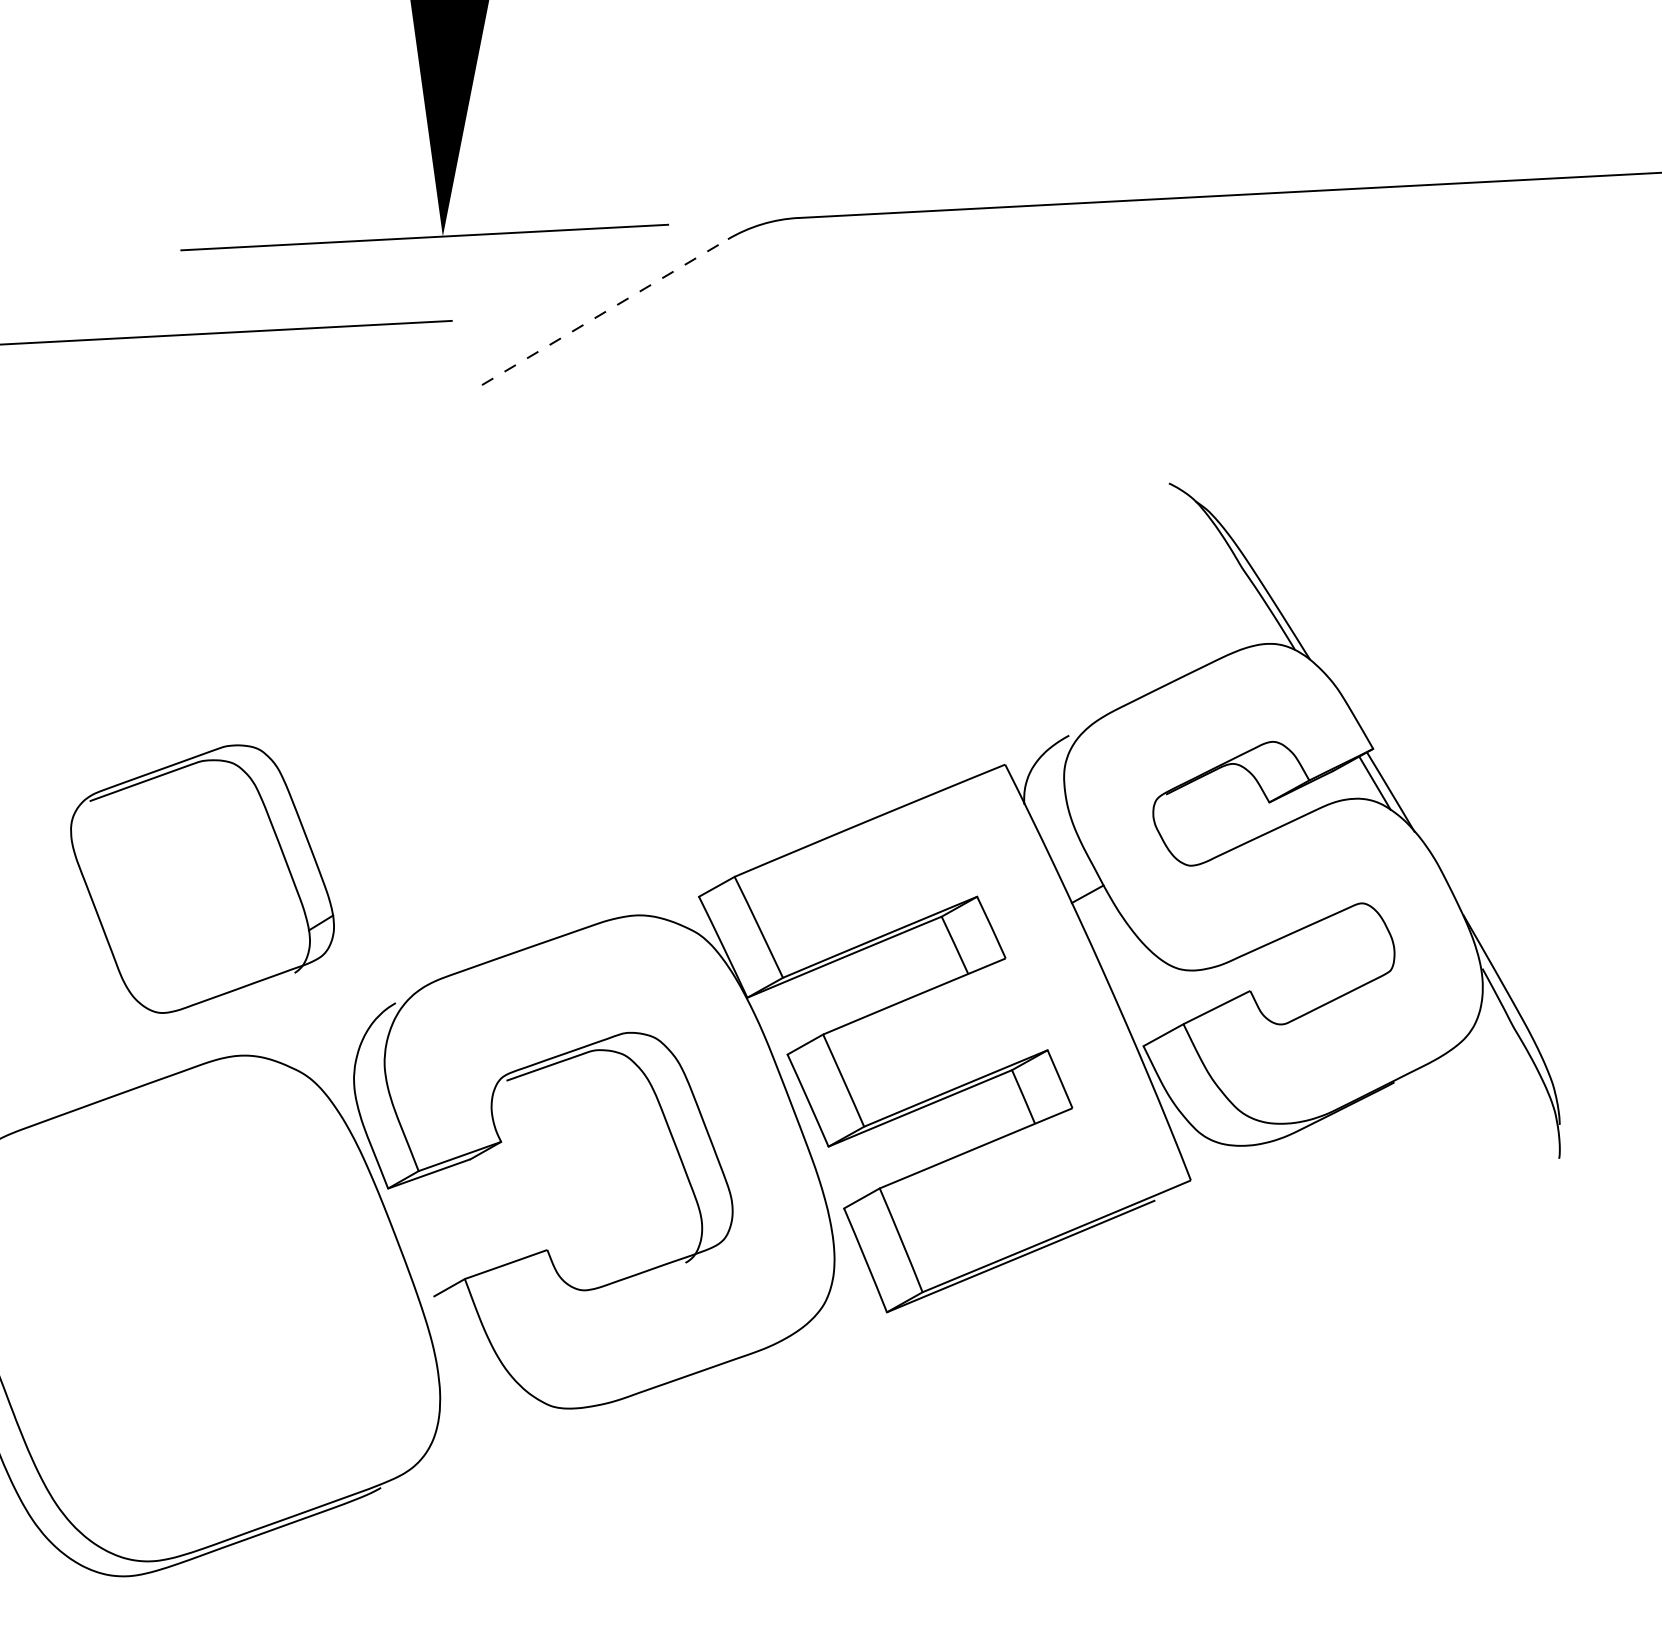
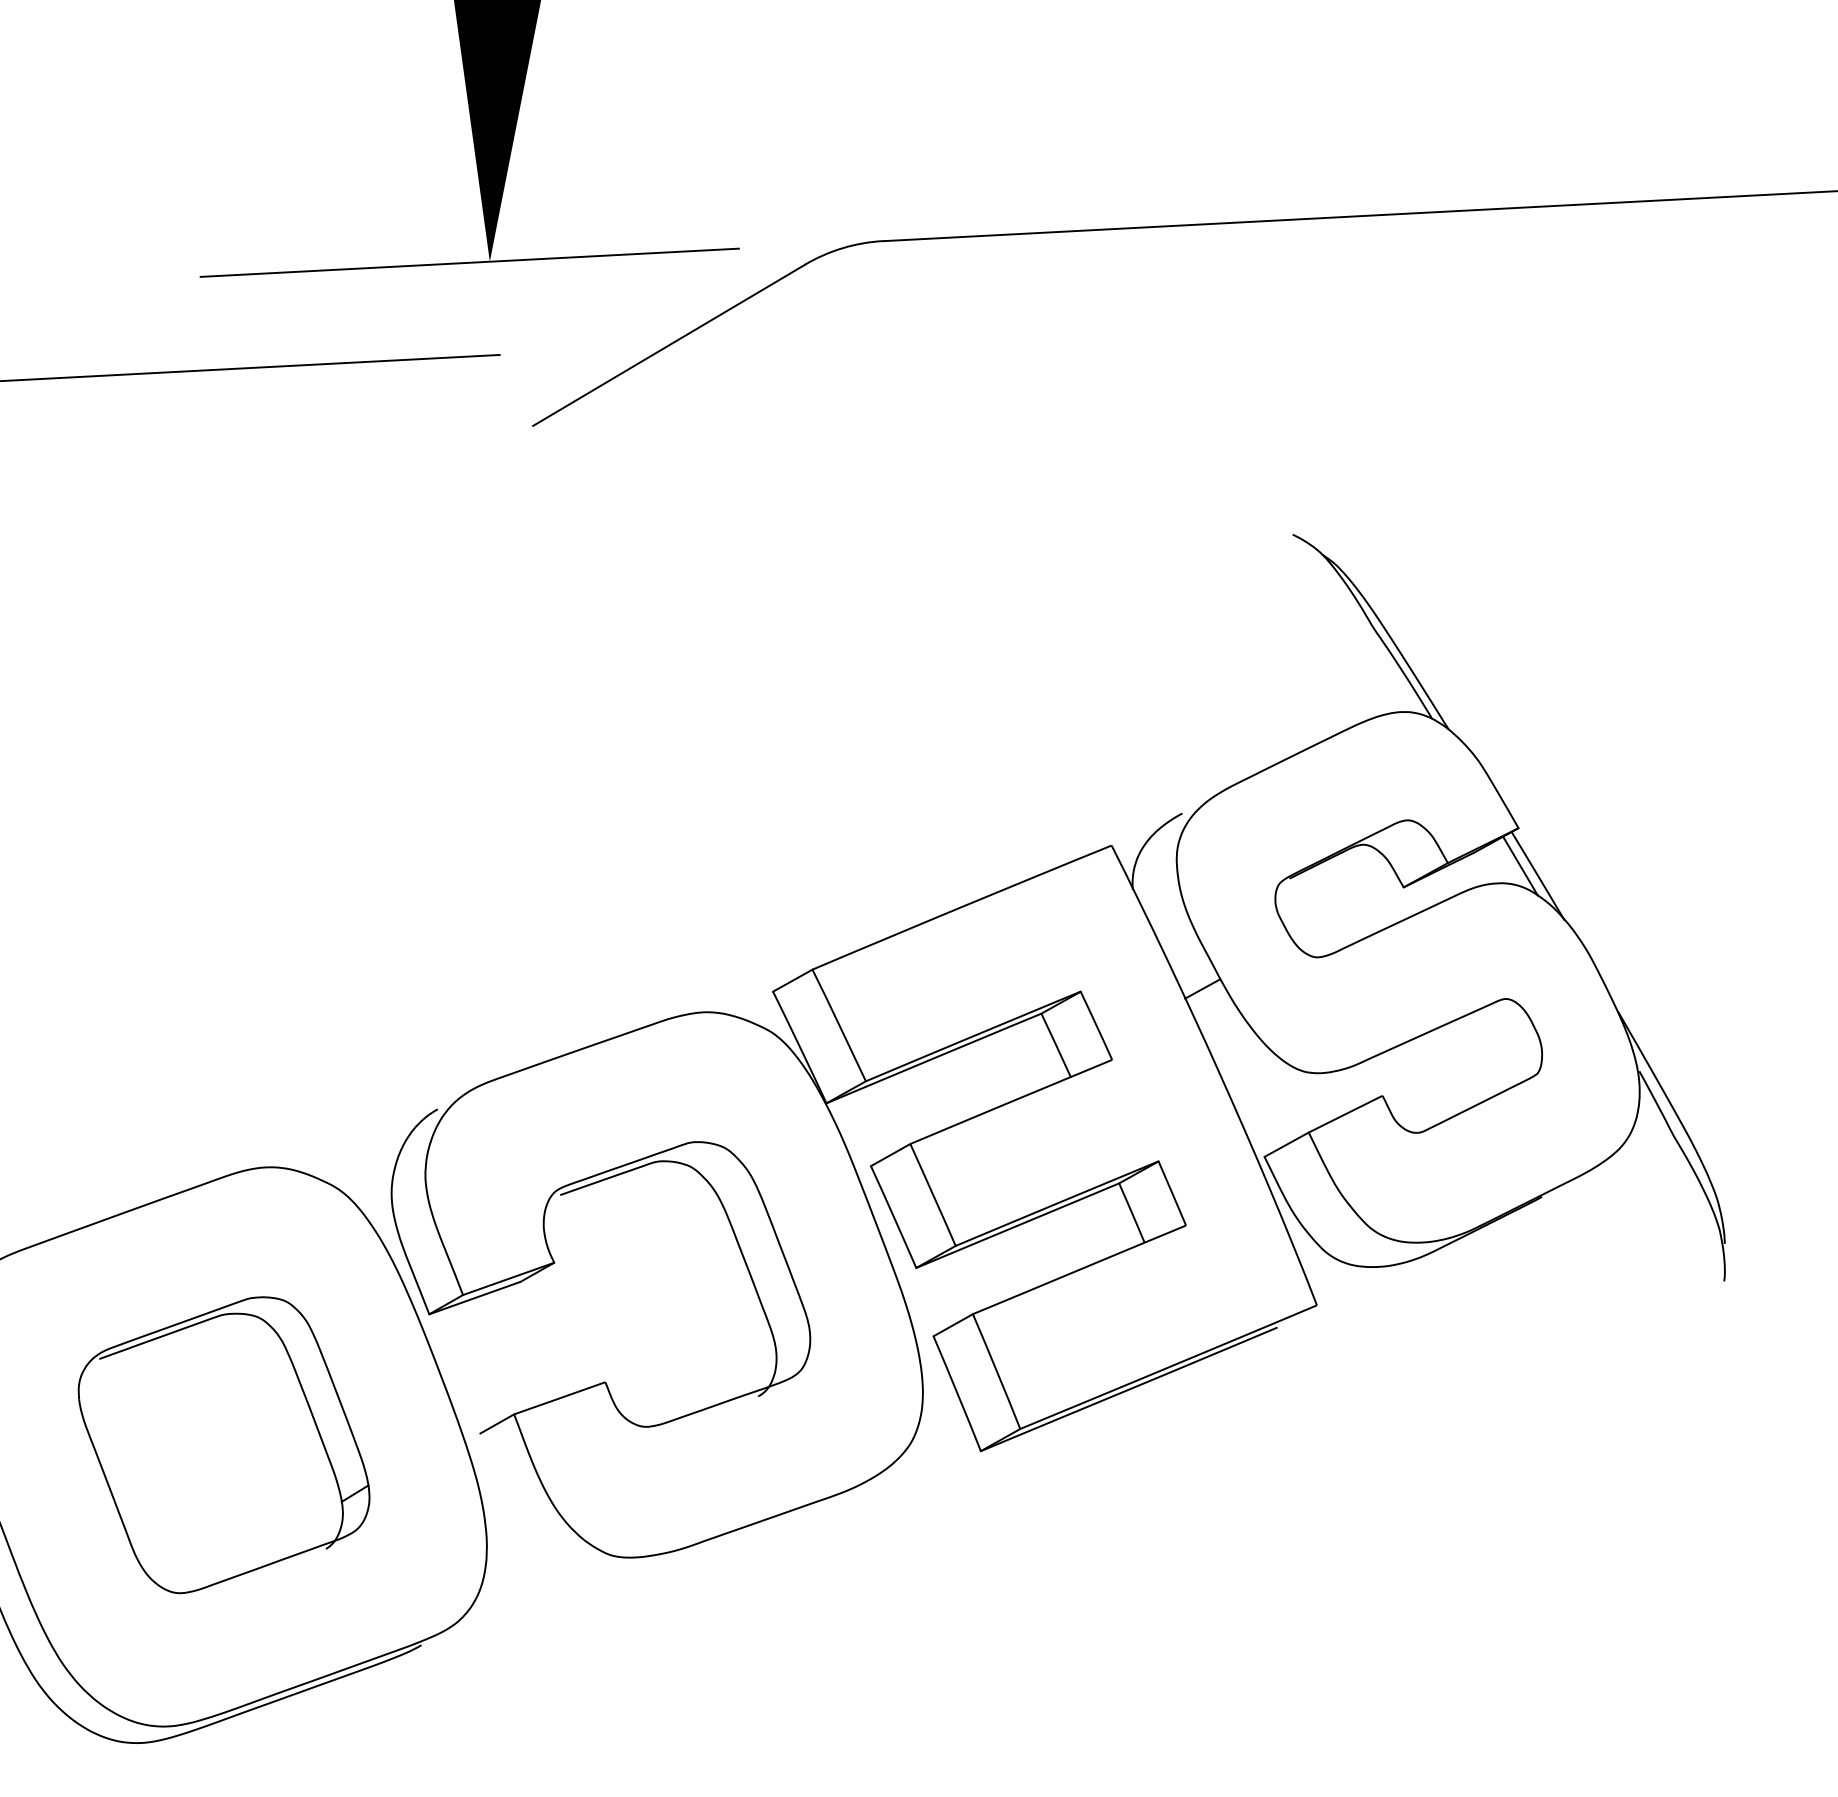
line: (605, 312) -> (669, 345), dashed -> solid
part: (201, 879) -> (223, 1445), moved

